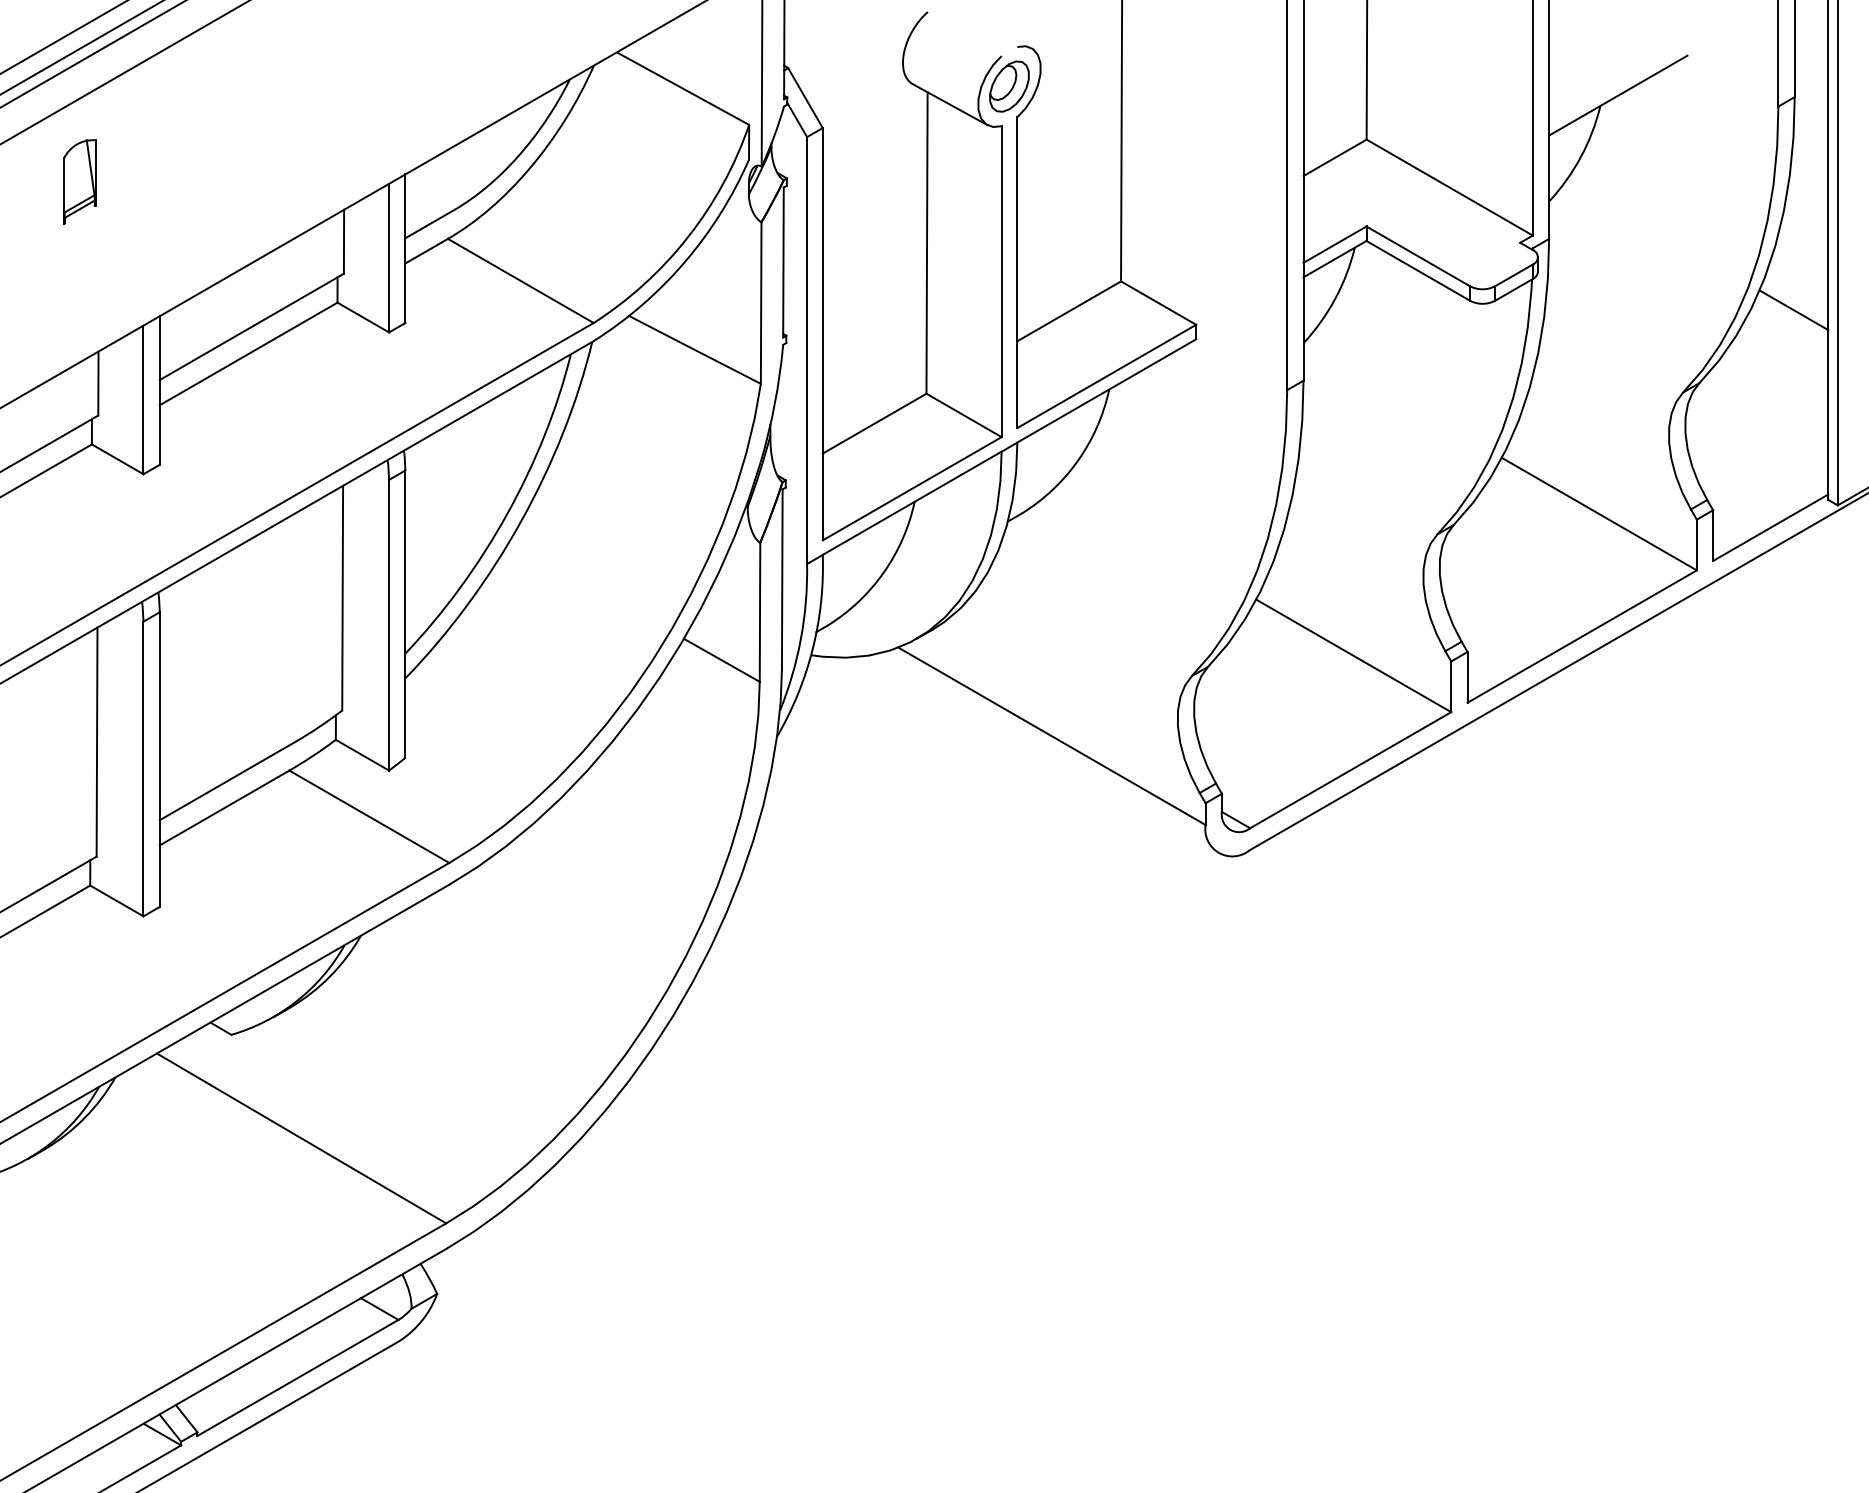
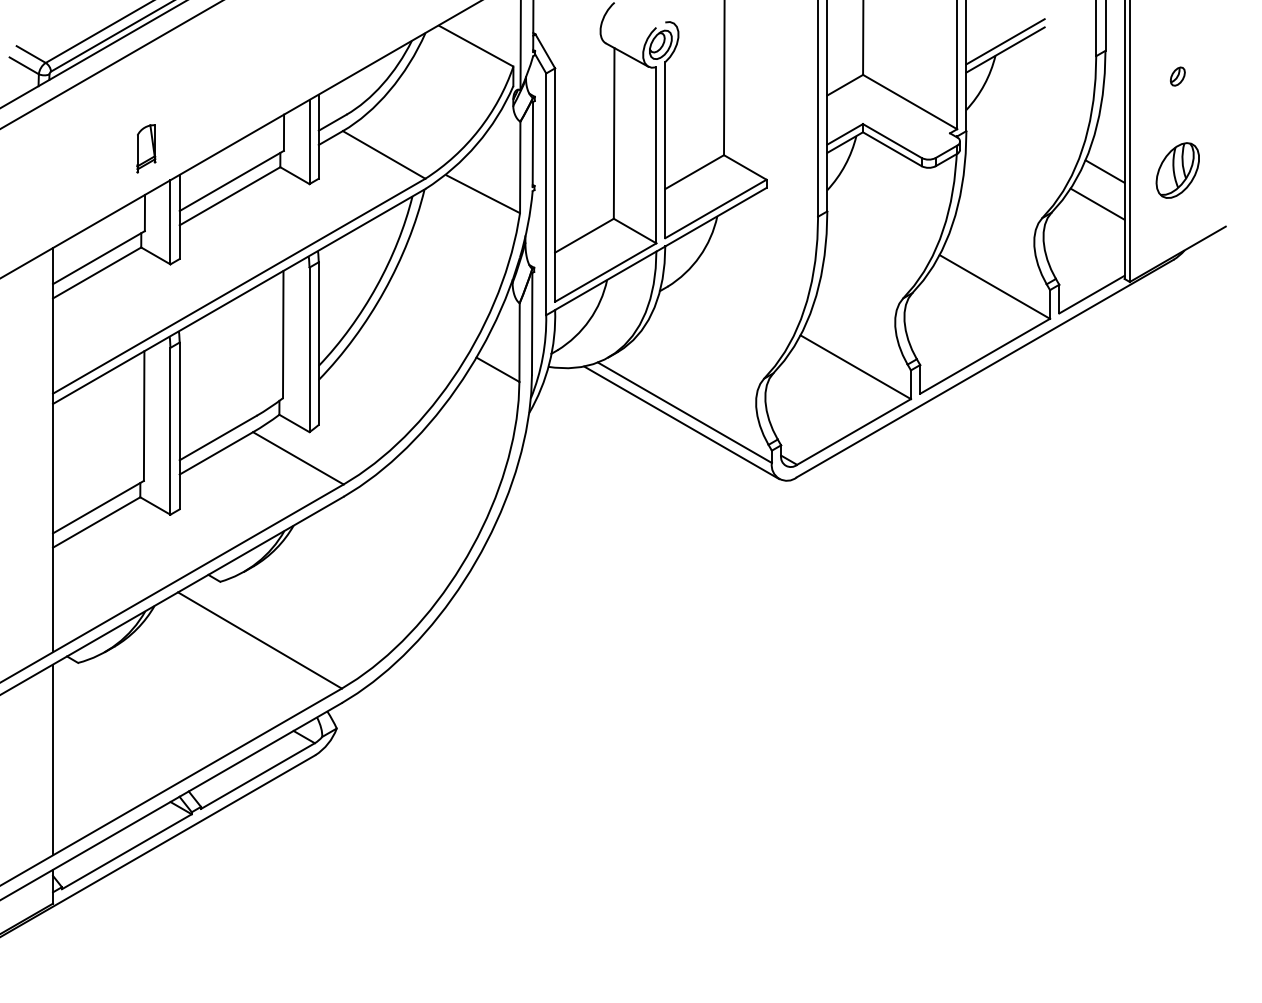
line: (1618, 80) -> (1005, 41), added
part: (79, 181) -> (146, 148), moved
line: (1780, 366) -> (1097, 203), added
line: (1045, 753) -> (681, 422), added

